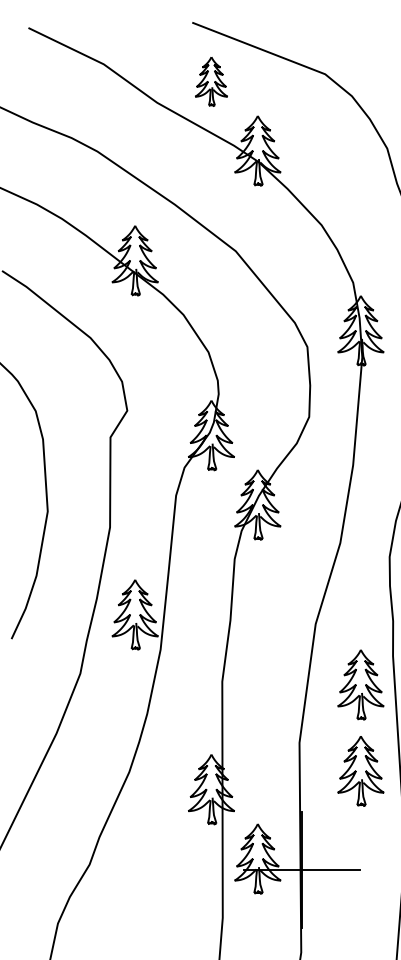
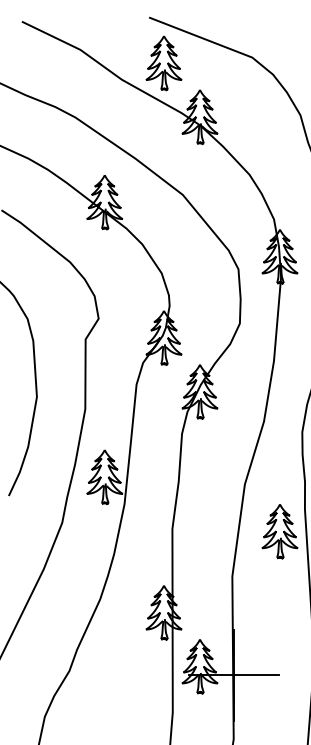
part: (210, 81) -> (163, 63), size x1.43
part: (360, 771) -> (279, 598), removed

